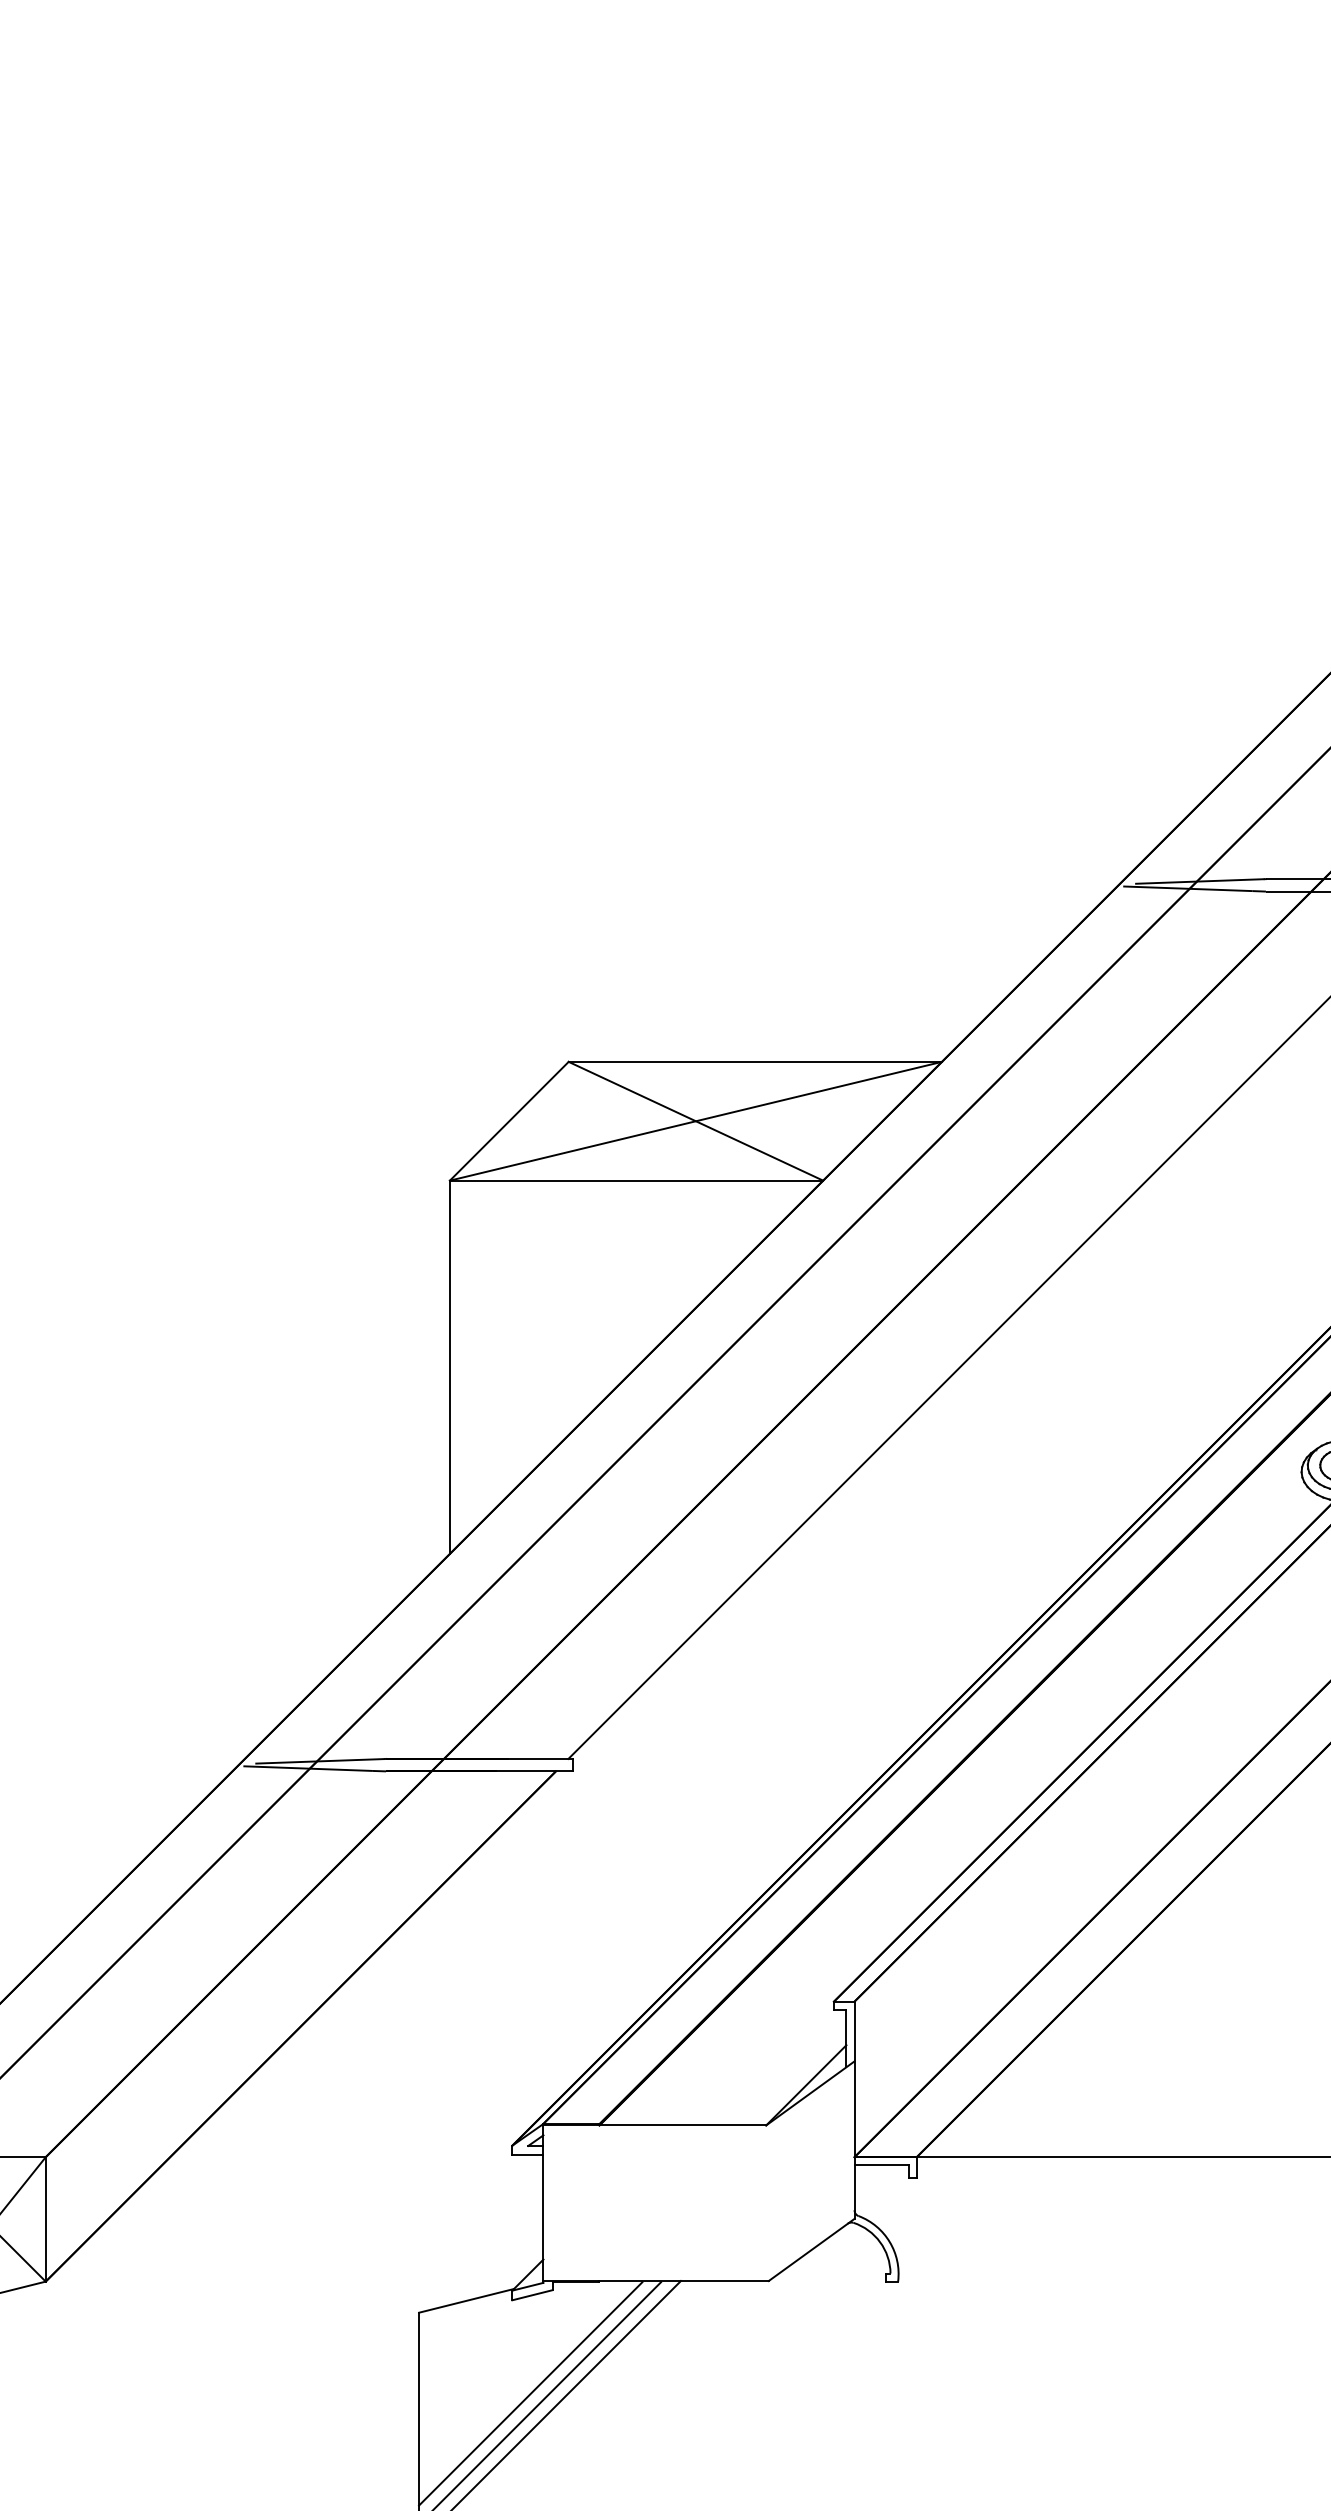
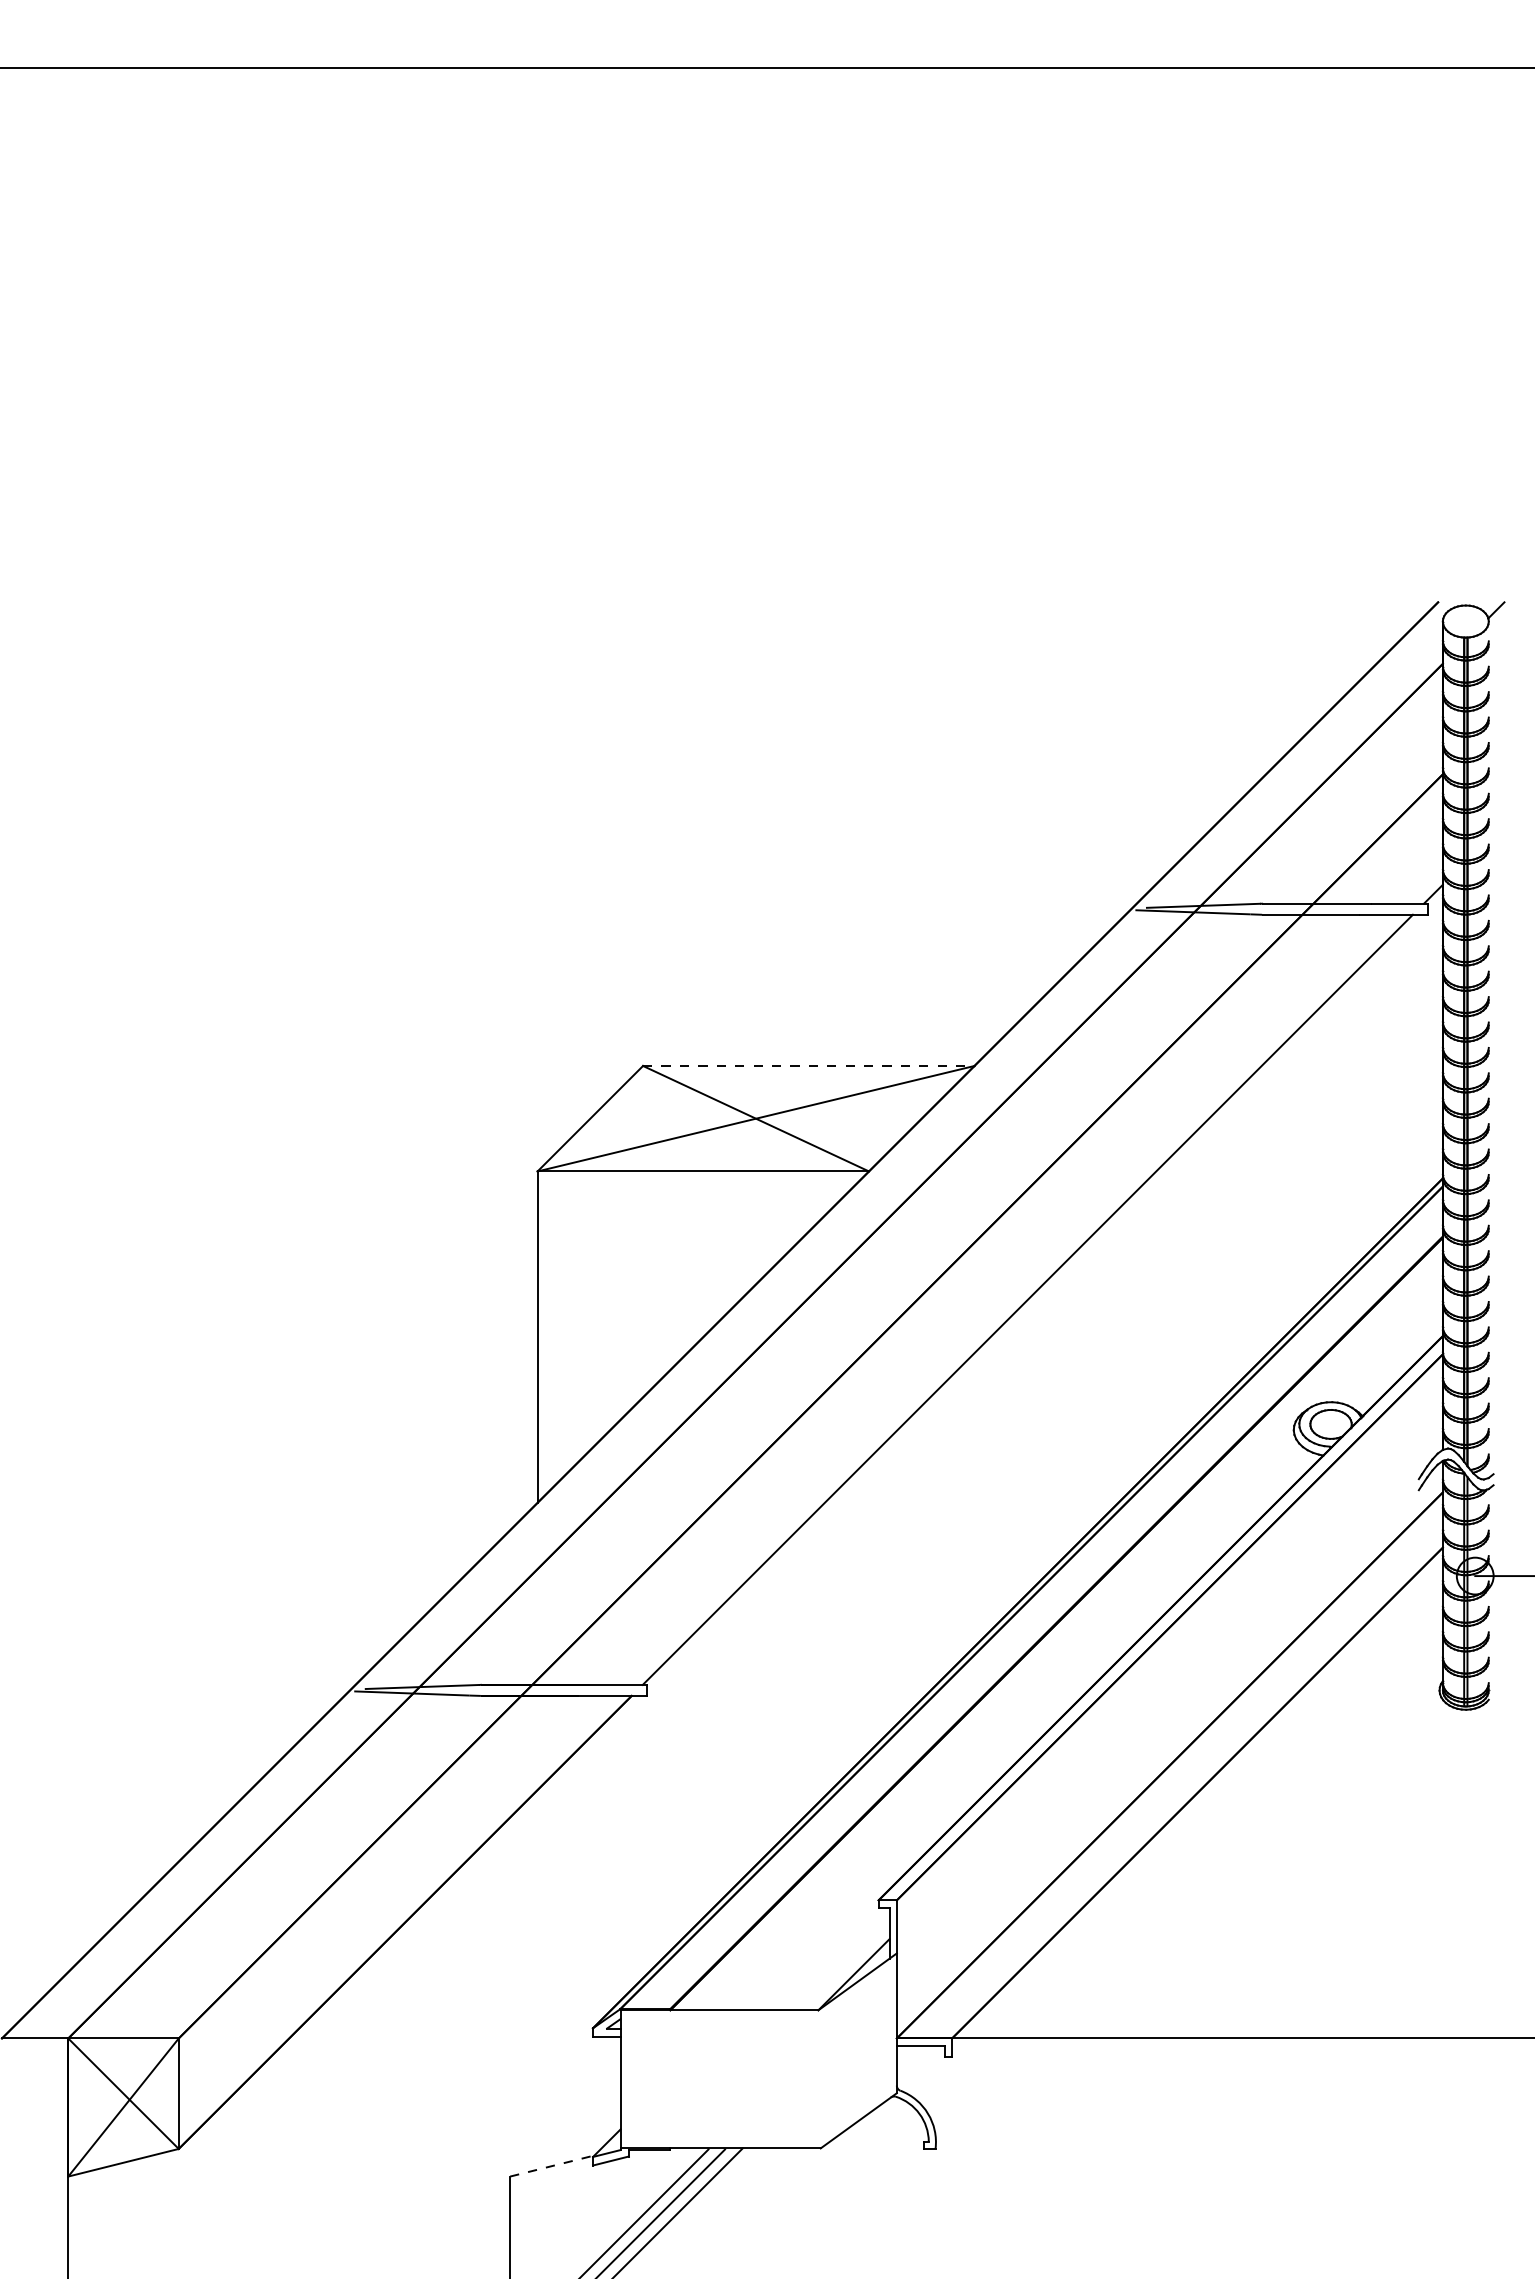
line: (755, 1061) -> (808, 1065), solid -> dashed
line: (466, 2300) -> (552, 2165), solid -> dashed

